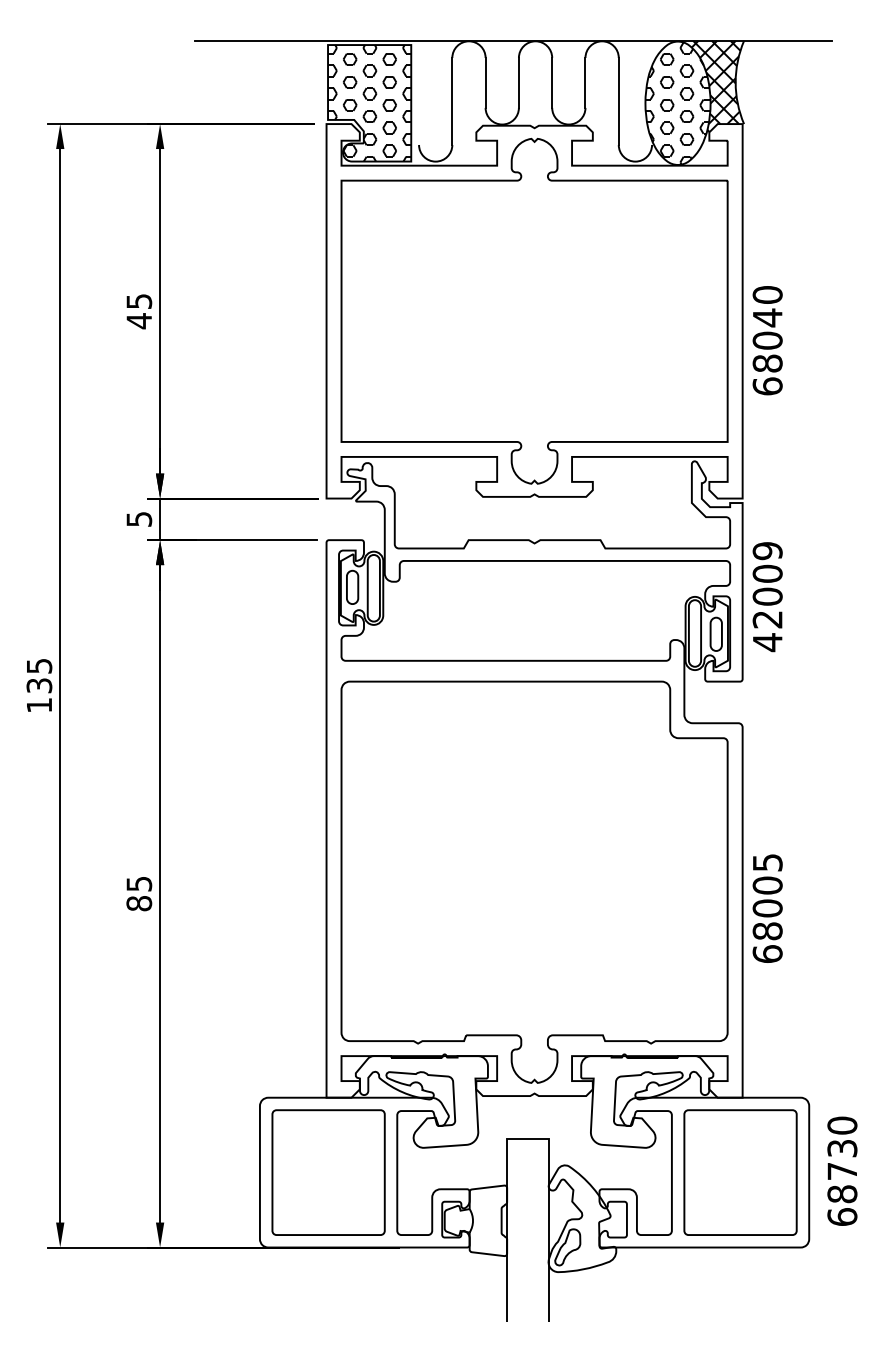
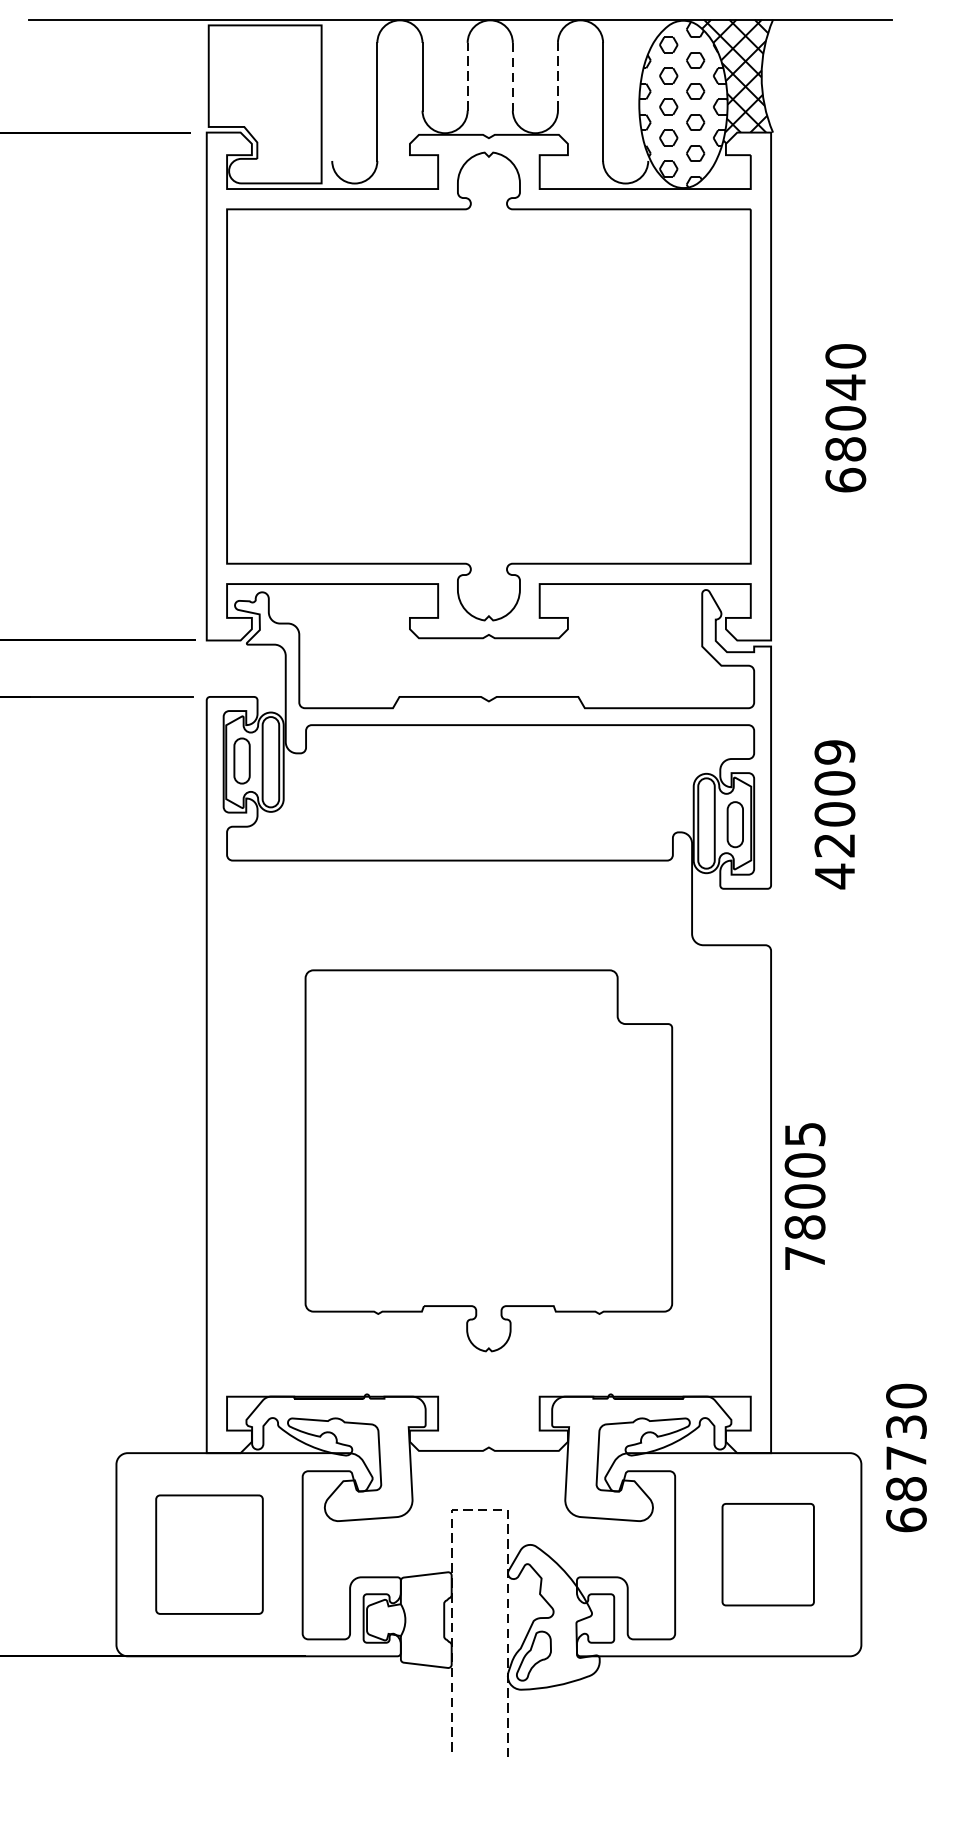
line: (518, 82) -> (467, 76), solid -> dashed
line: (552, 82) -> (513, 76), solid -> dashed
line: (585, 82) -> (557, 76), solid -> dashed
hatch: (369, 103) -> (265, 104), removed
text: (767, 340) -> (845, 417), moved
text: (767, 597) -> (834, 815), moved
part: (534, 881) -> (488, 1159), size x0.7
text: (767, 953) -> (804, 1257), 68005 -> 78005
line: (527, 1139) -> (479, 1509), solid -> dashed
text: (842, 1170) -> (906, 1456), moved
part: (328, 1172) -> (209, 1554), size x0.7
part: (740, 1172) -> (768, 1554), size x0.6

